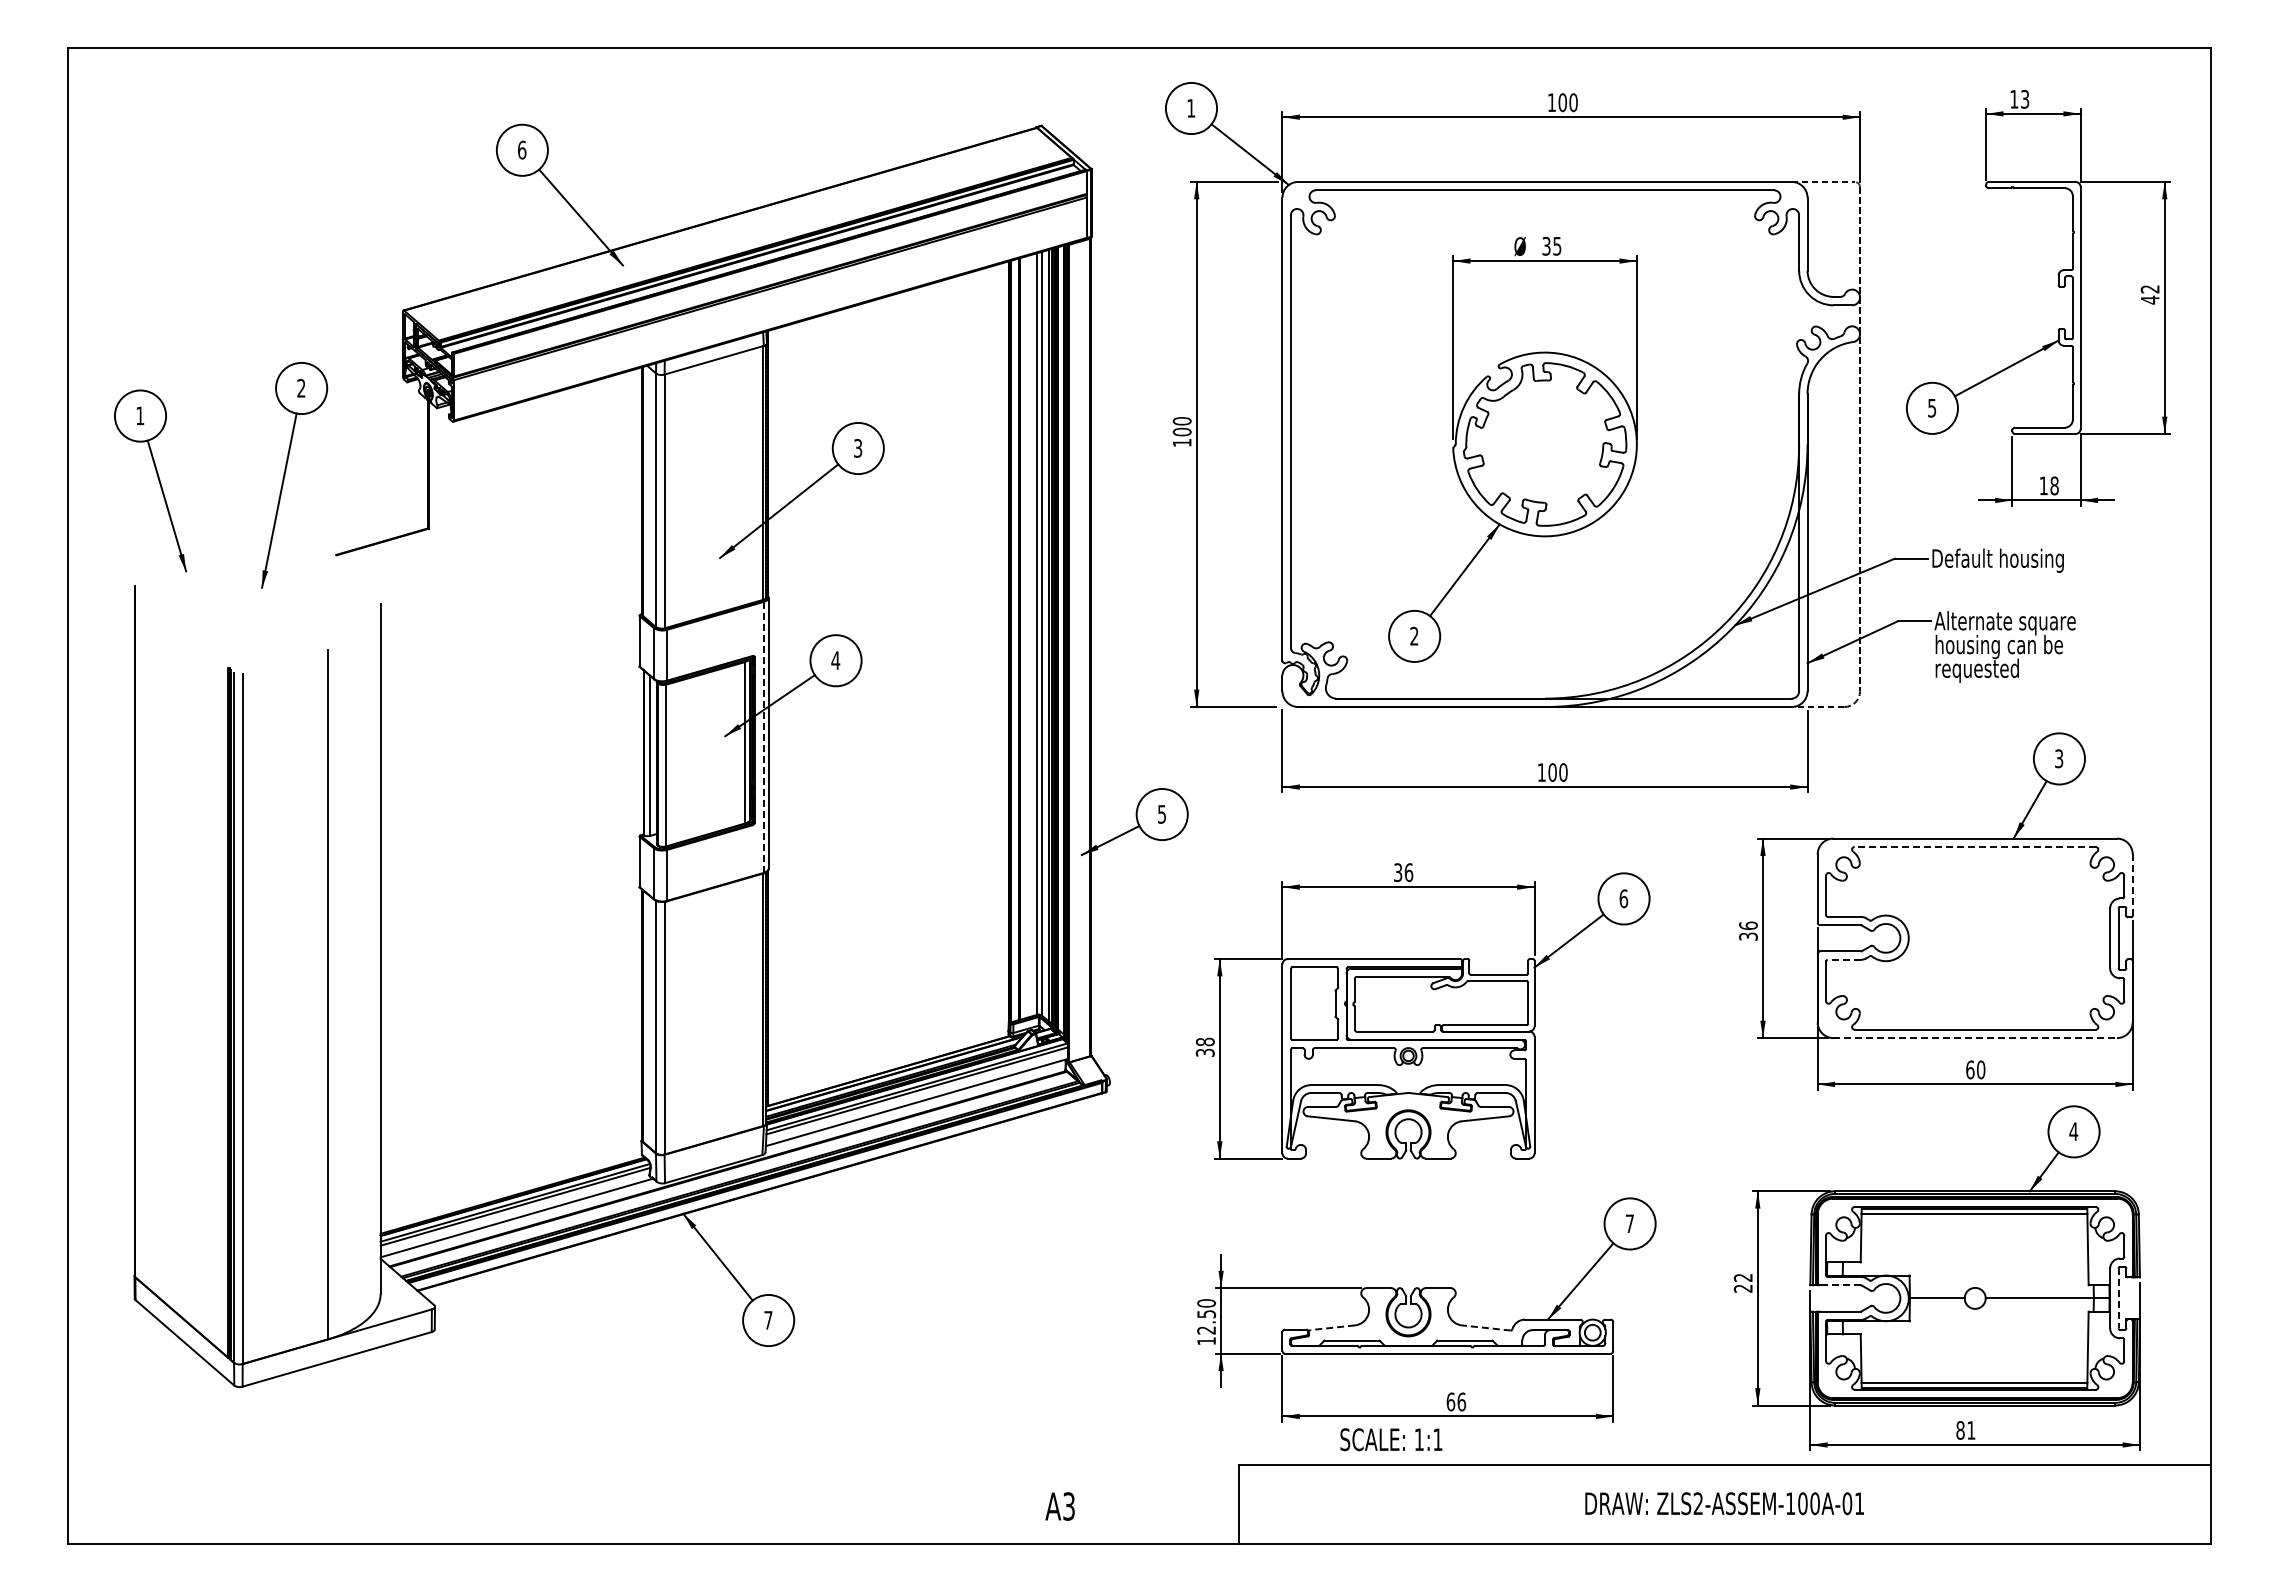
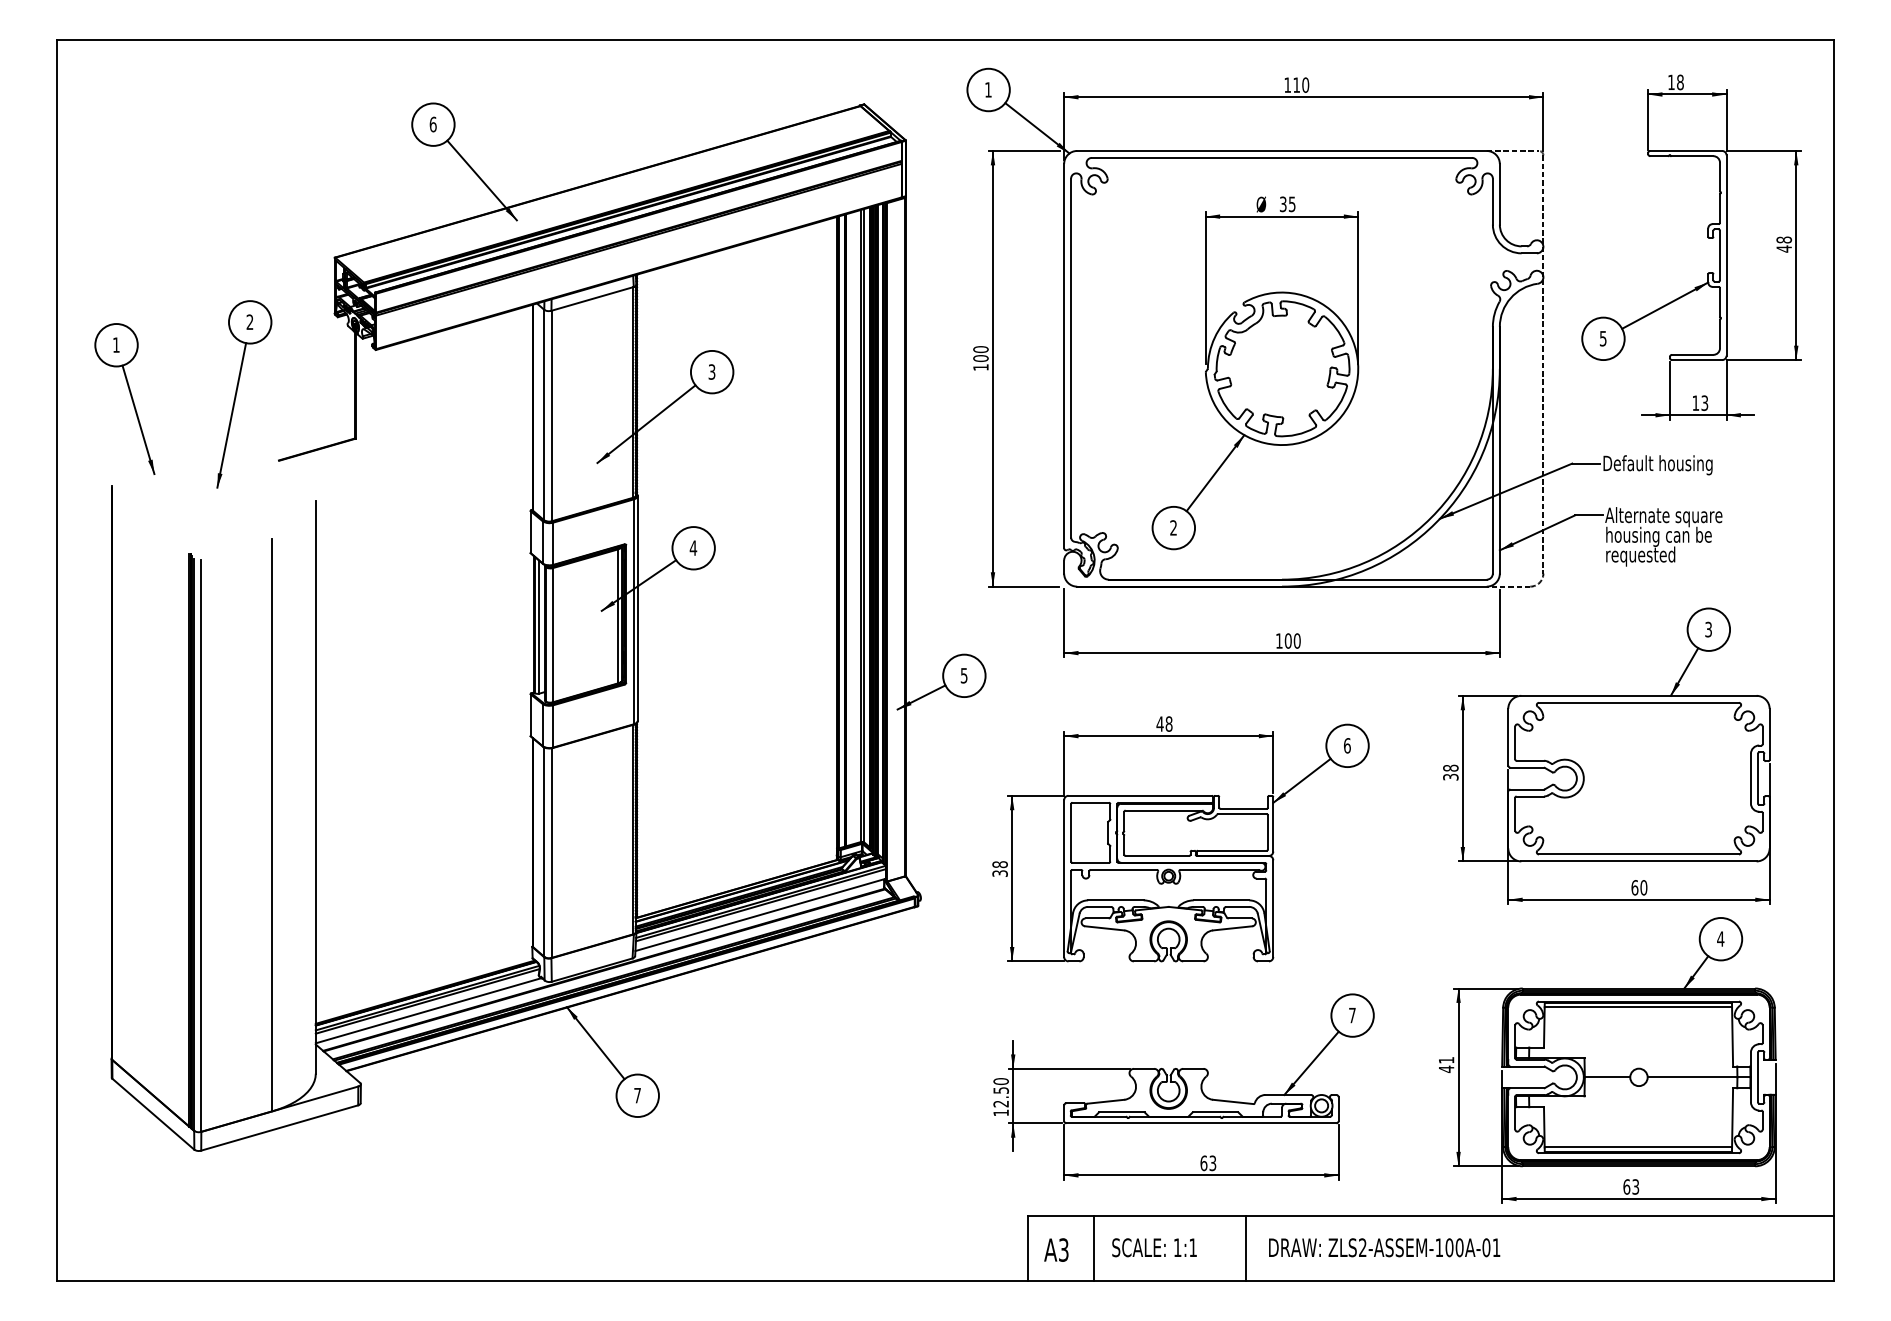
text: (2025, 99) -> (1680, 82), 13 -> 18
text: (1562, 102) -> (1296, 85), 100 -> 110
text: (2149, 289) -> (1783, 240), 42 -> 48
text: (2054, 485) -> (1704, 402), 18 -> 13
line: (763, 737) -> (633, 611), dashed -> solid
line: (1975, 847) -> (1639, 703), dashed -> solid
text: (1403, 872) -> (1164, 723), 36 -> 48
line: (2132, 885) -> (1769, 734), dashed -> solid
text: (1748, 925) -> (1450, 767), 36 -> 38
line: (1844, 959) -> (1530, 796), dashed -> solid
line: (1975, 1038) -> (1639, 861), dashed -> solid
text: (1742, 1283) -> (1445, 1065), 22 -> 41
line: (1840, 1285) -> (1527, 1066), dashed -> solid
line: (2118, 1298) -> (1757, 1077), dashed -> solid
line: (1332, 1327) -> (1105, 1101), dashed -> solid
line: (1485, 1327) -> (1232, 1101), dashed -> solid
text: (1461, 1401) -> (1212, 1162), 66 -> 63
text: (1965, 1430) -> (1630, 1187), 81 -> 63
text: (1391, 1439) -> (1154, 1247), moved
text: (1724, 1503) -> (1384, 1247), moved
line: (1318, 1504) -> (1094, 1248), added
line: (1501, 1504) -> (1245, 1248), added
text: (1059, 1506) -> (1055, 1250), moved

